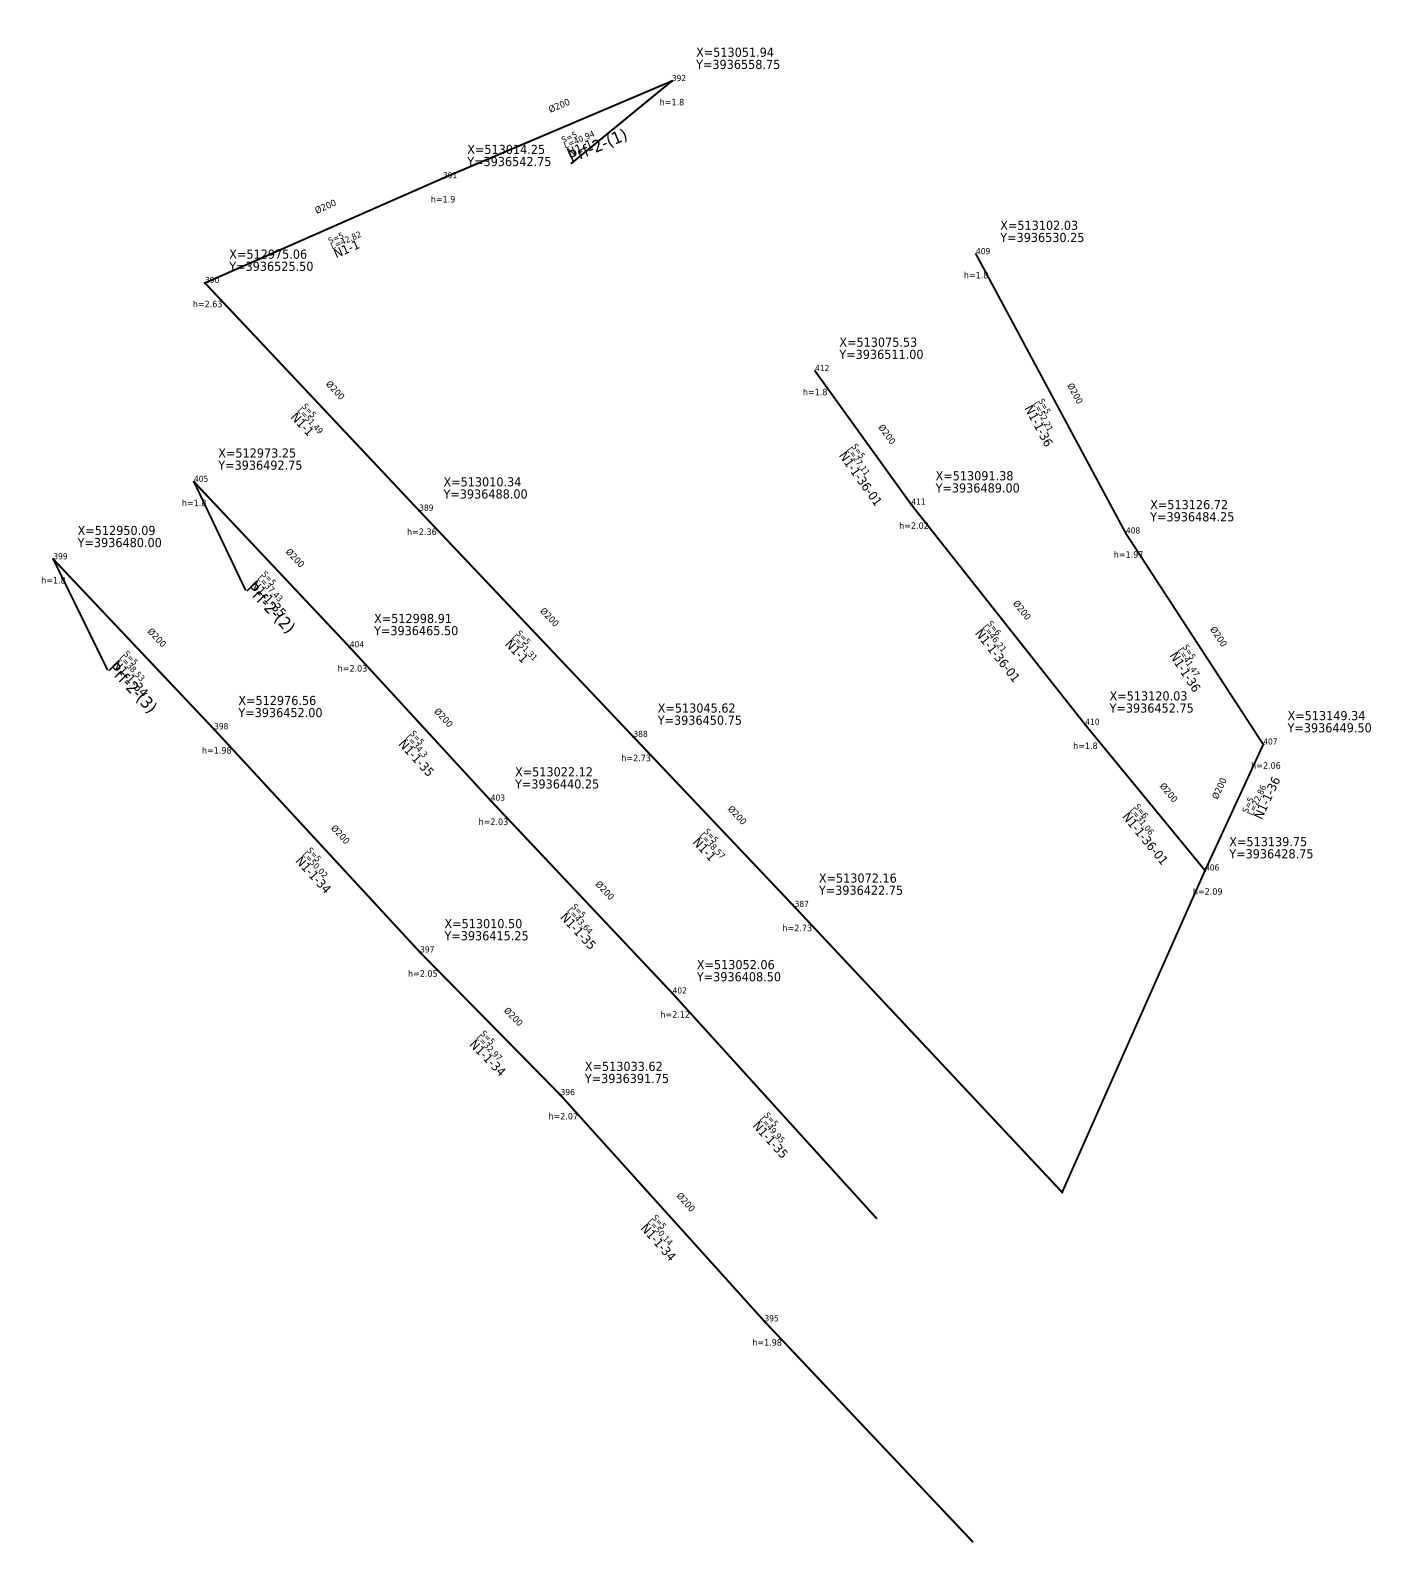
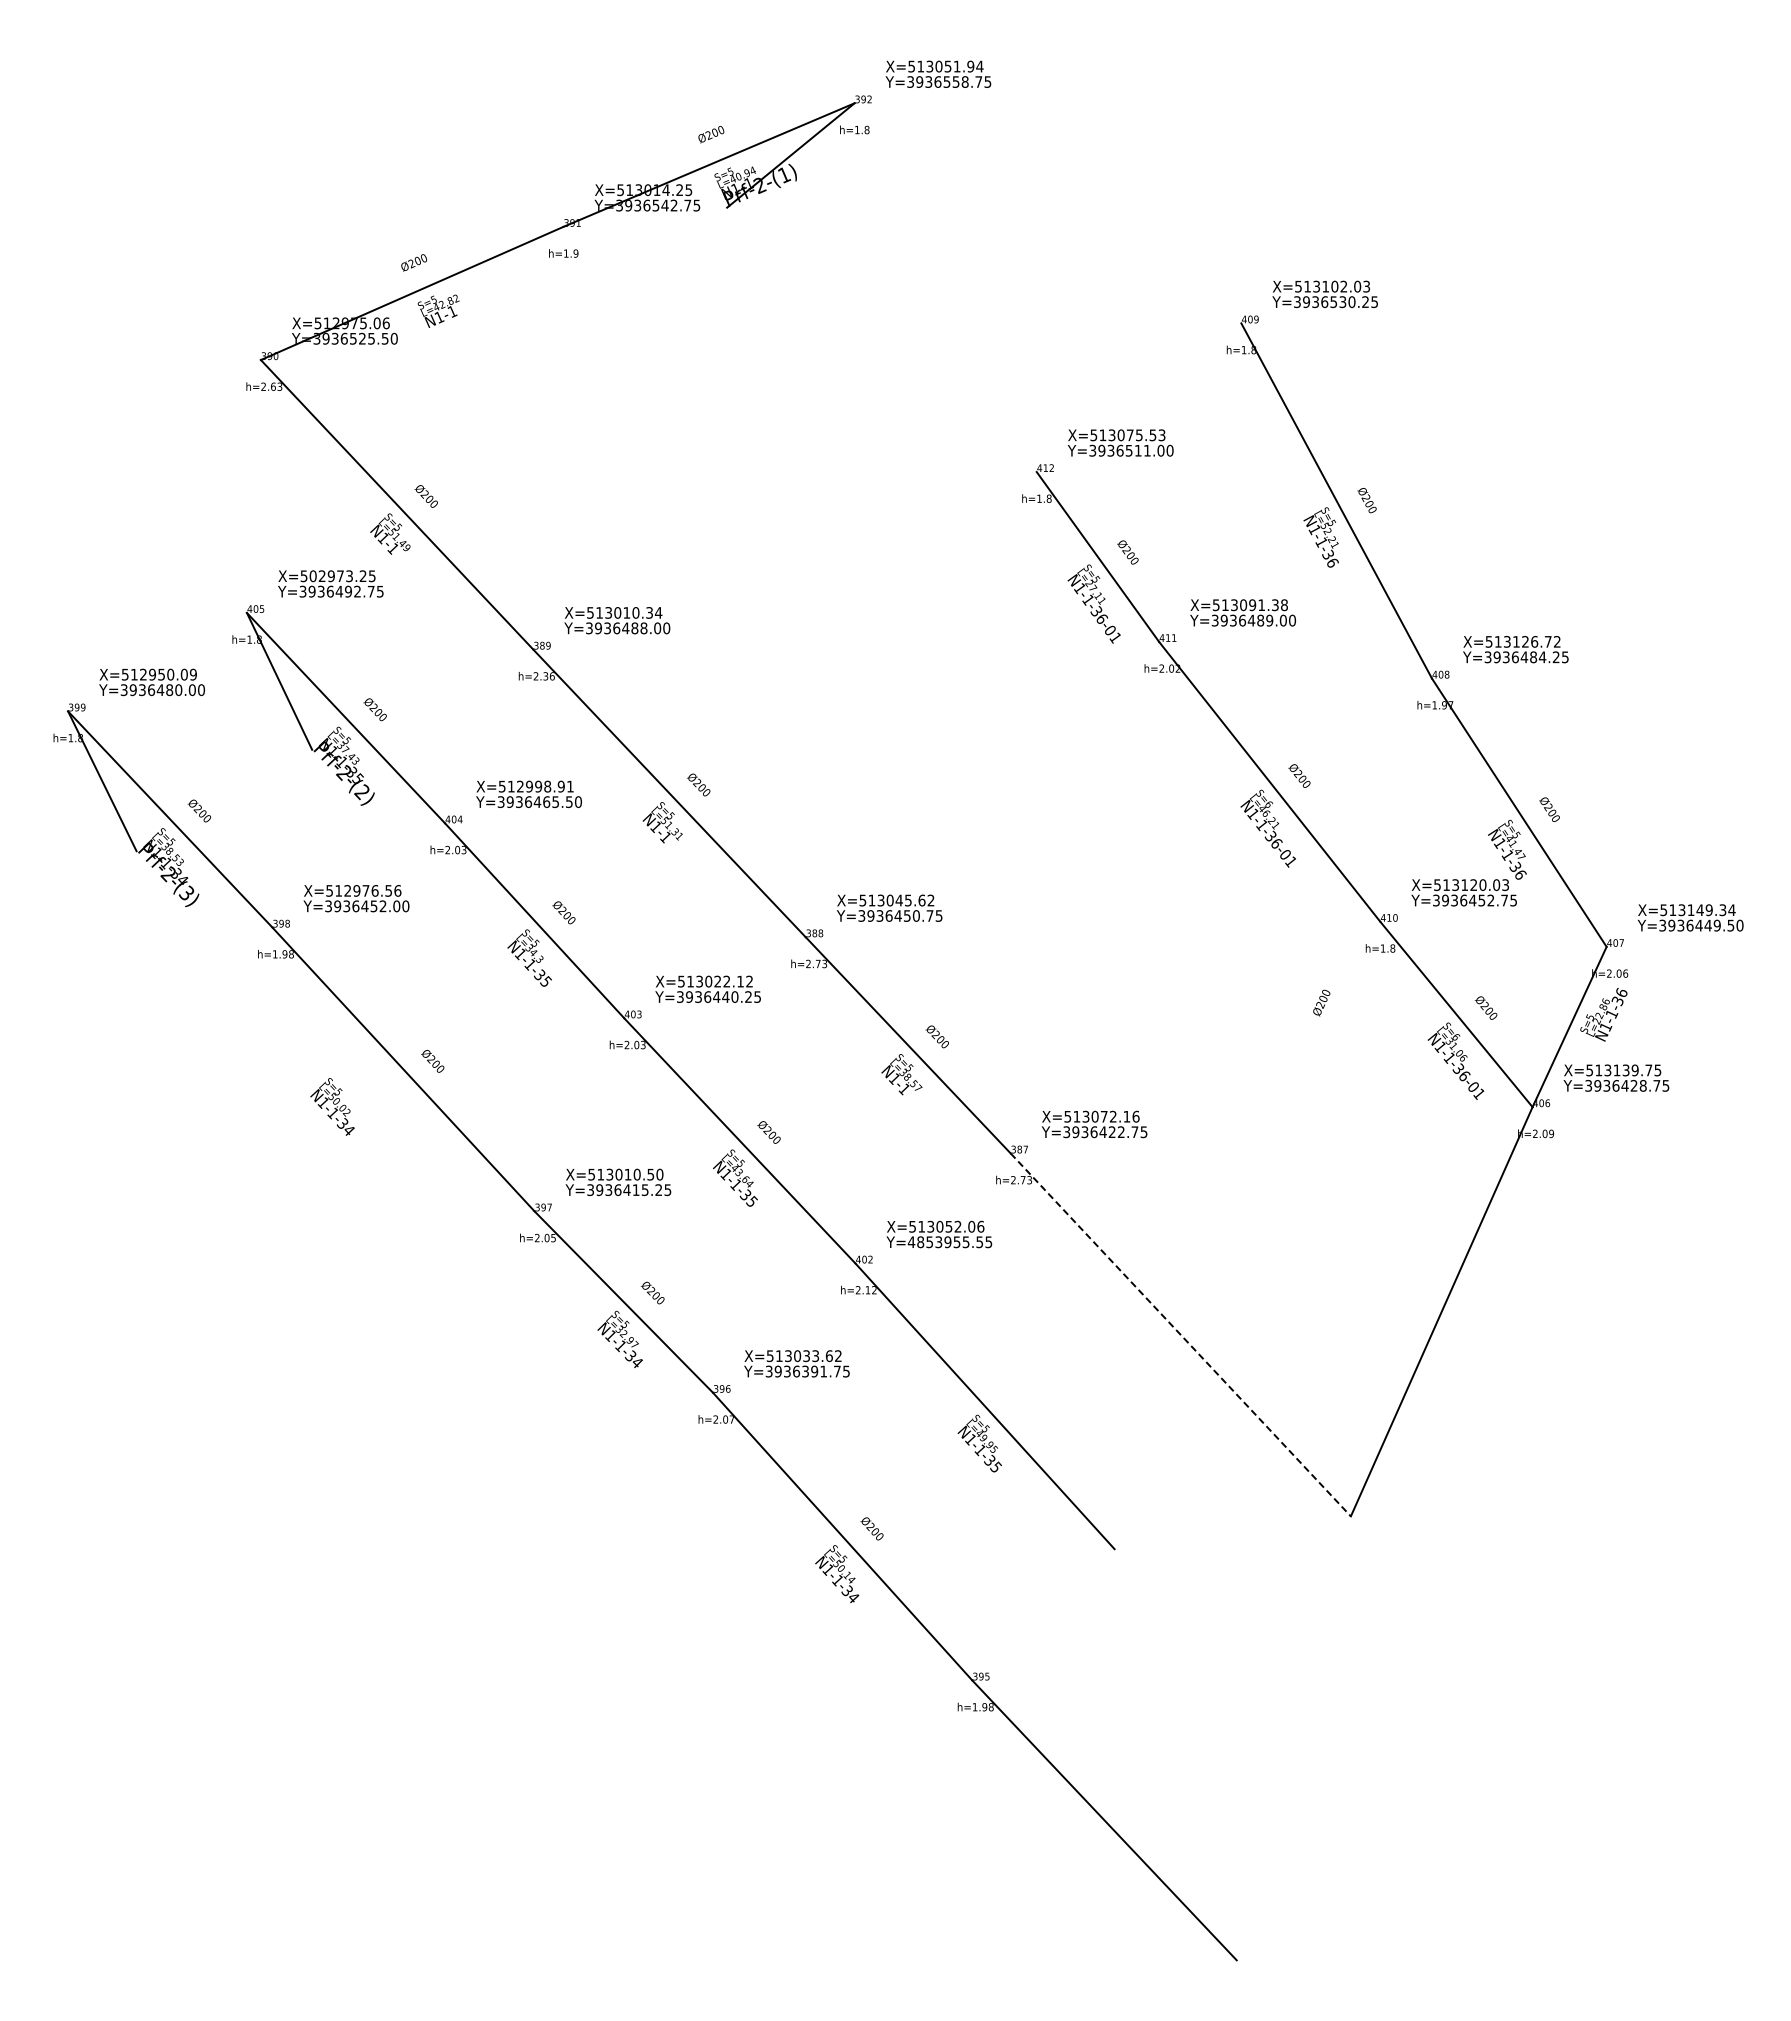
text: (245, 453) -> (312, 576), X=512973.25 -> X=502973.25
text: (1219, 788) -> (1321, 1002), moved
text: (313, 869) -> (332, 1106), moved
text: (746, 976) -> (949, 1242), Y=3936408.50 -> Y=4853955.55
line: (928, 1049) -> (1180, 1334), solid -> dashed

